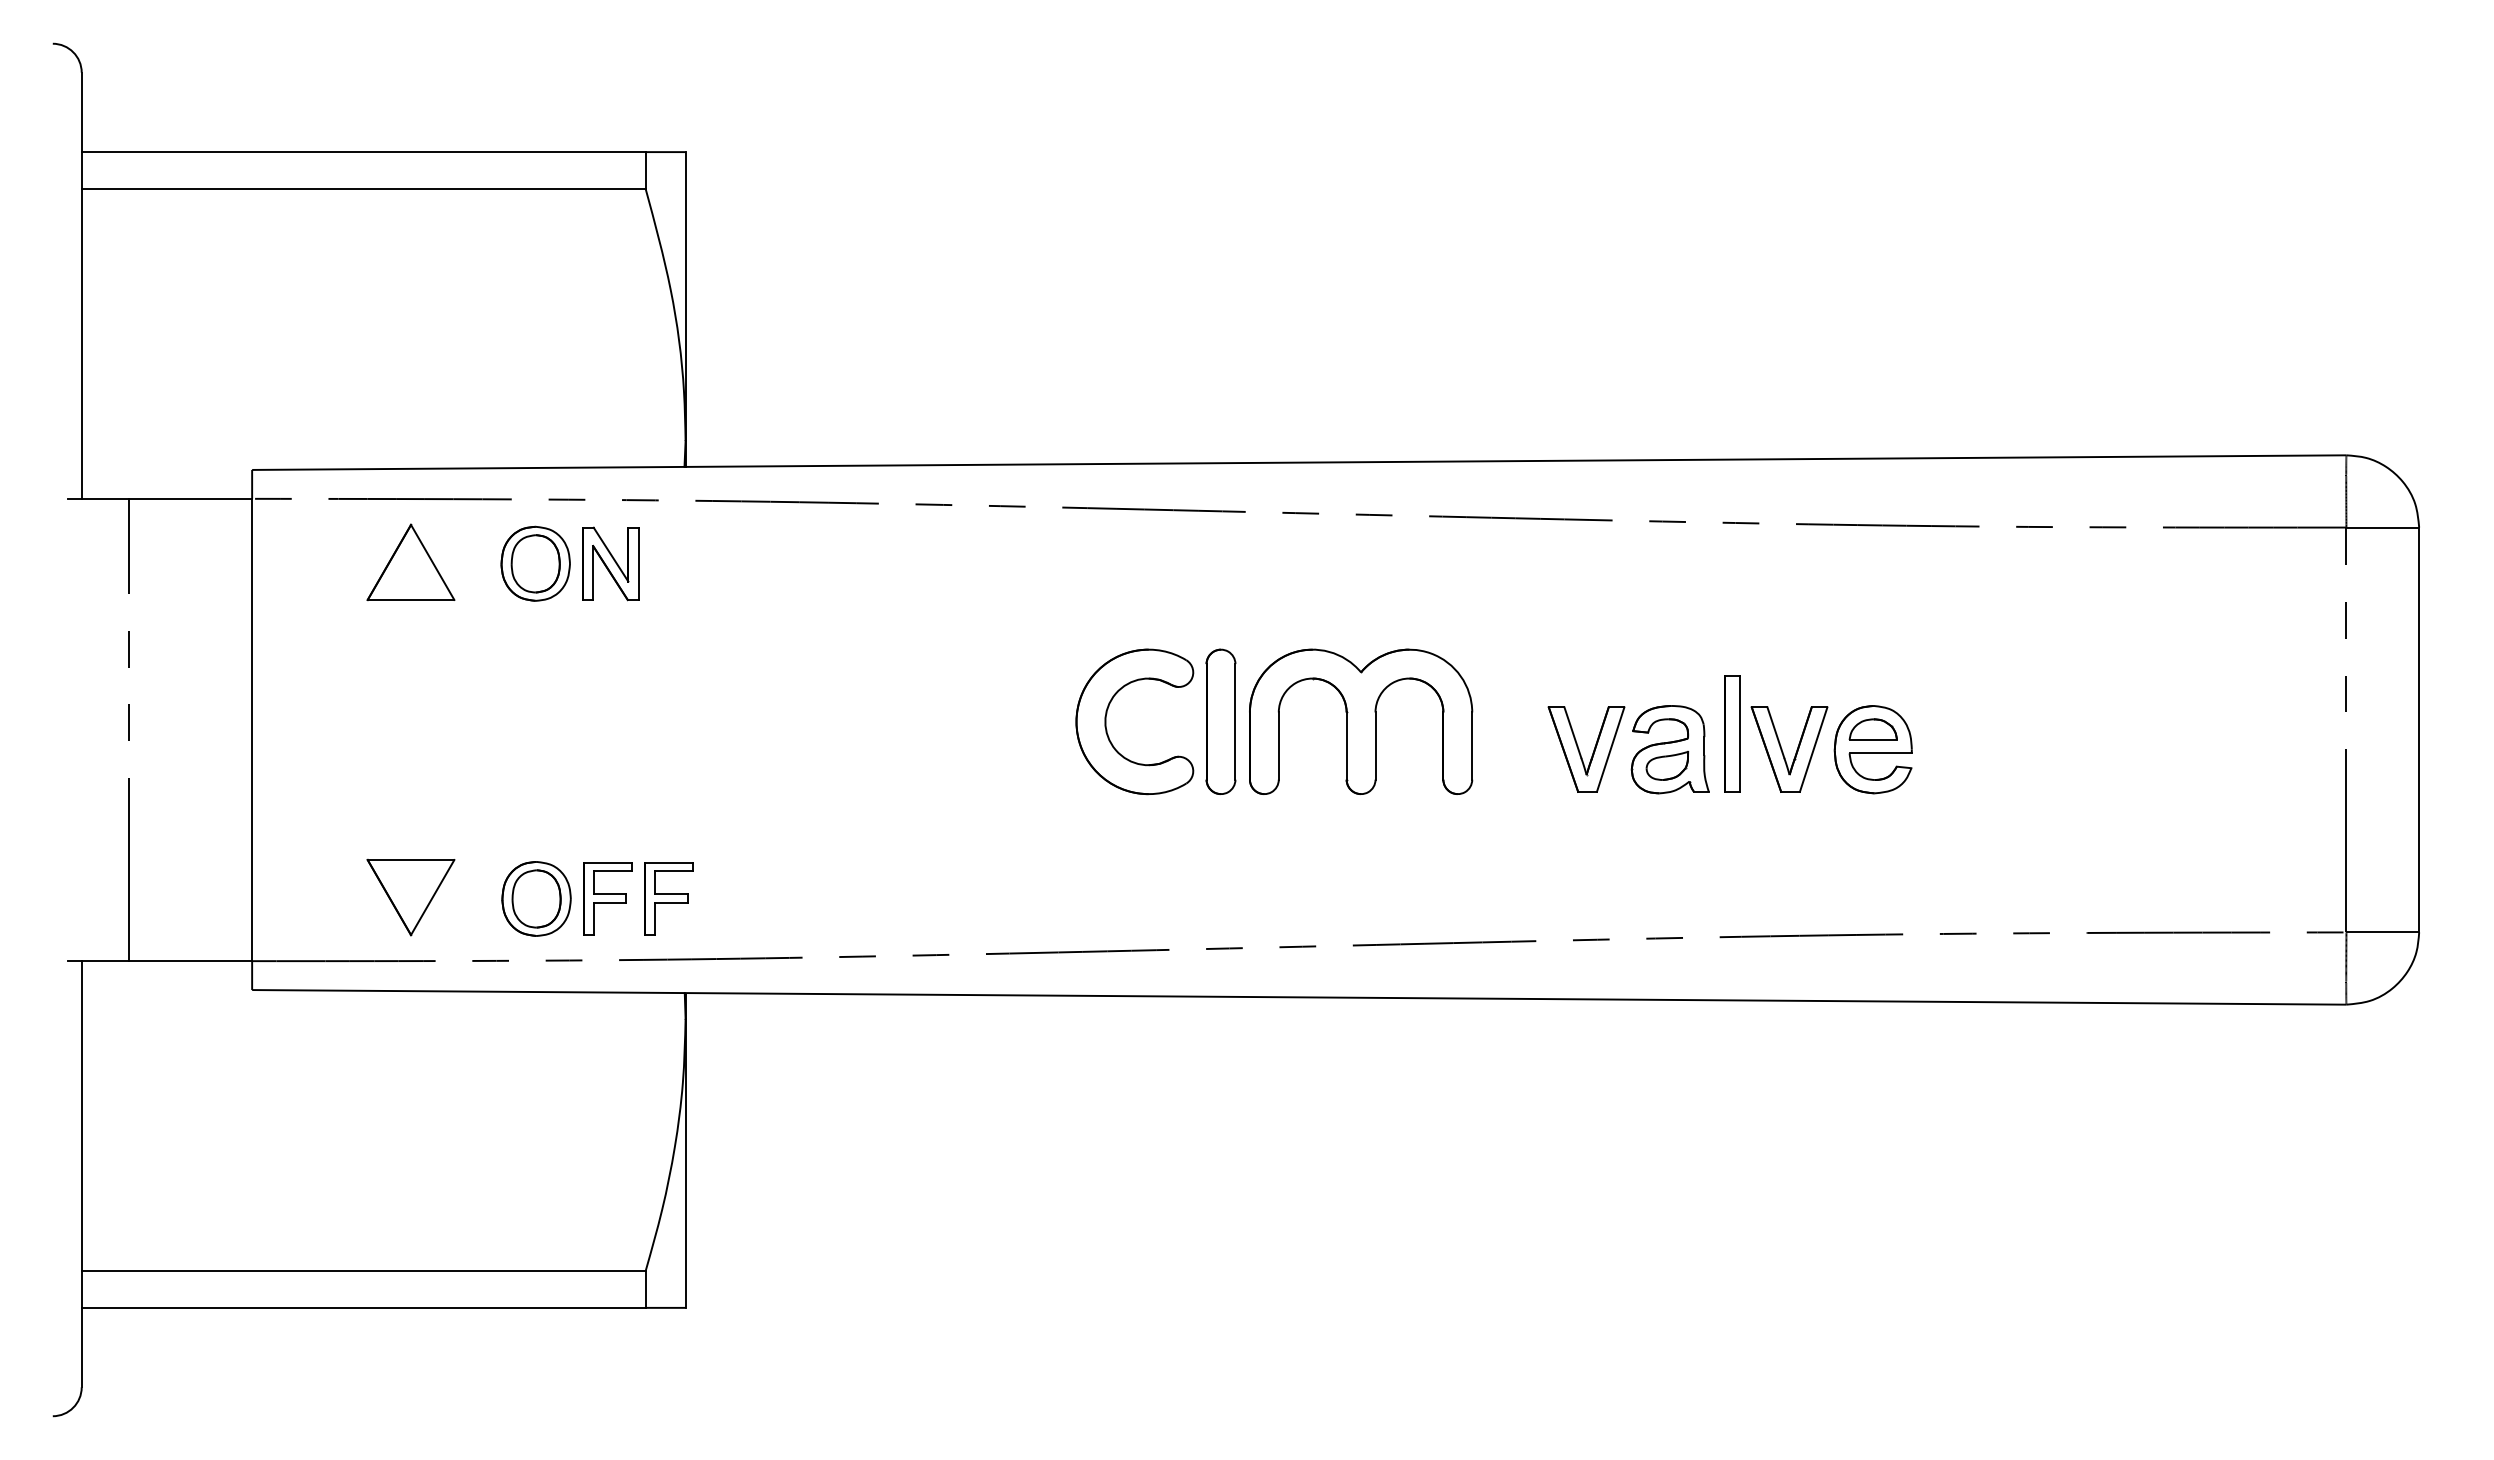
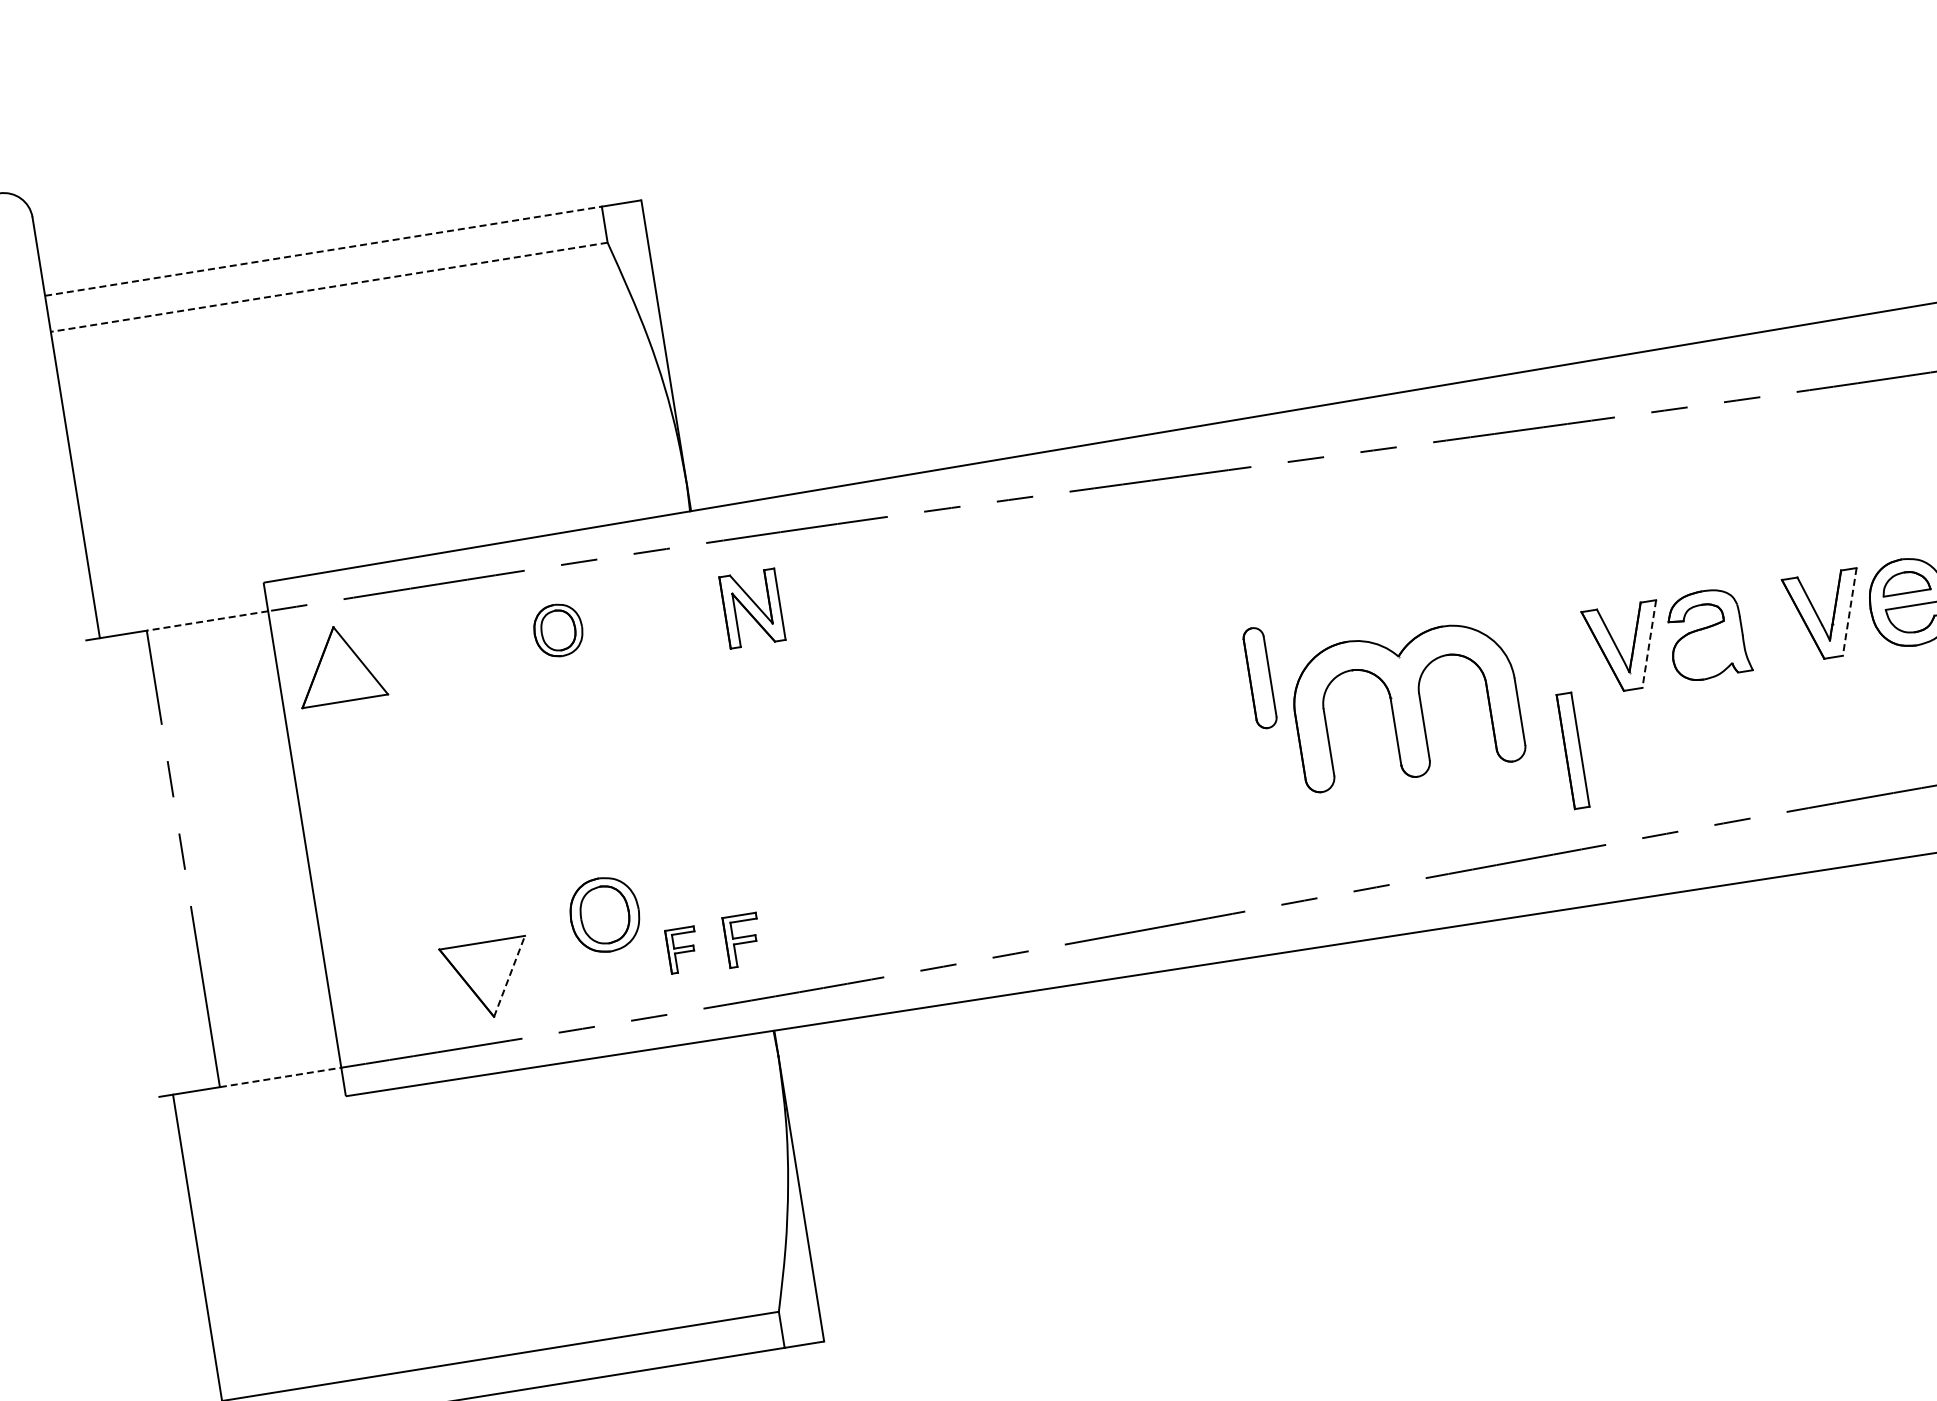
line: (363, 152) -> (323, 251), solid -> dashed
line: (363, 188) -> (329, 287), solid -> dashed
line: (190, 498) -> (207, 620), solid -> dashed
part: (410, 561) -> (338, 663), moved
part: (535, 563) -> (558, 630), size x0.7
part: (610, 563) -> (752, 608), moved
part: (1106, 721) -> (1147, 695), removed
part: (1220, 721) -> (1259, 677), size x0.7
part: (1361, 721) -> (1406, 705), moved
part: (1732, 733) -> (1572, 750), moved
line: (1610, 750) -> (1649, 644), solid -> dashed
line: (1813, 750) -> (1849, 612), solid -> dashed
part: (1667, 765) -> (1707, 650), removed
line: (432, 897) -> (509, 976), solid -> dashed
part: (536, 898) -> (604, 914), moved
part: (607, 898) -> (682, 949), size x0.6
part: (668, 898) -> (742, 940), size x0.7
line: (191, 961) -> (281, 1077), solid -> dashed

